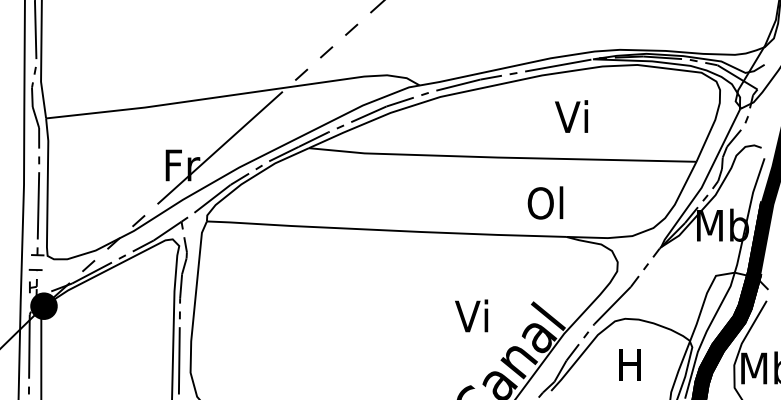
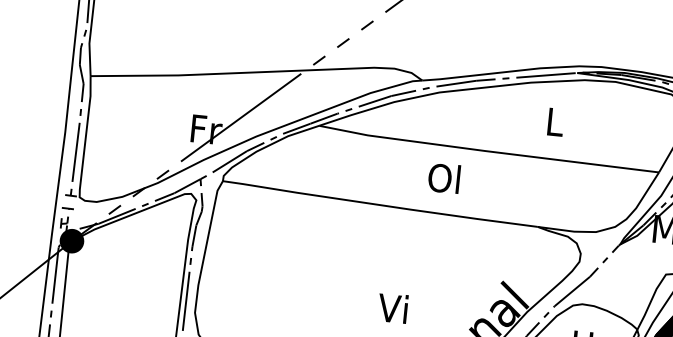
text: (571, 116) -> (553, 121), Vi -> L
text: (545, 202) -> (444, 177), moved
text: (471, 315) -> (392, 307), moved

